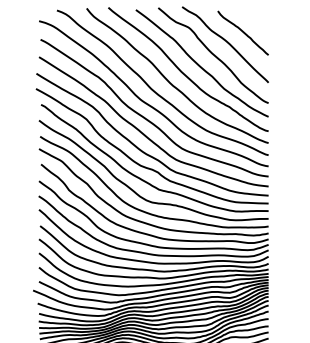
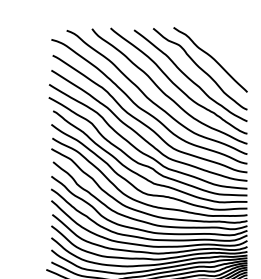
curve: (242, 32) -> (225, 49), removed

